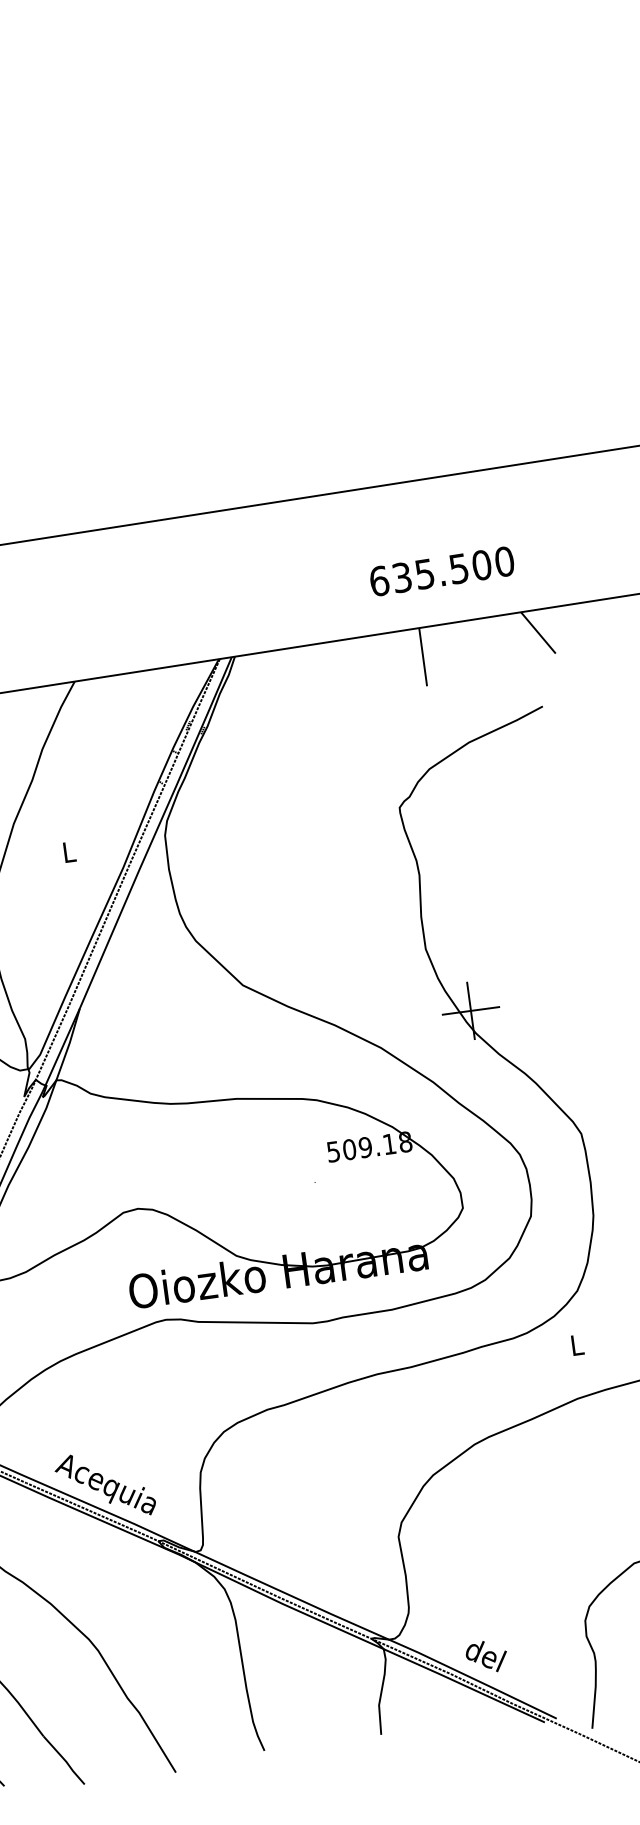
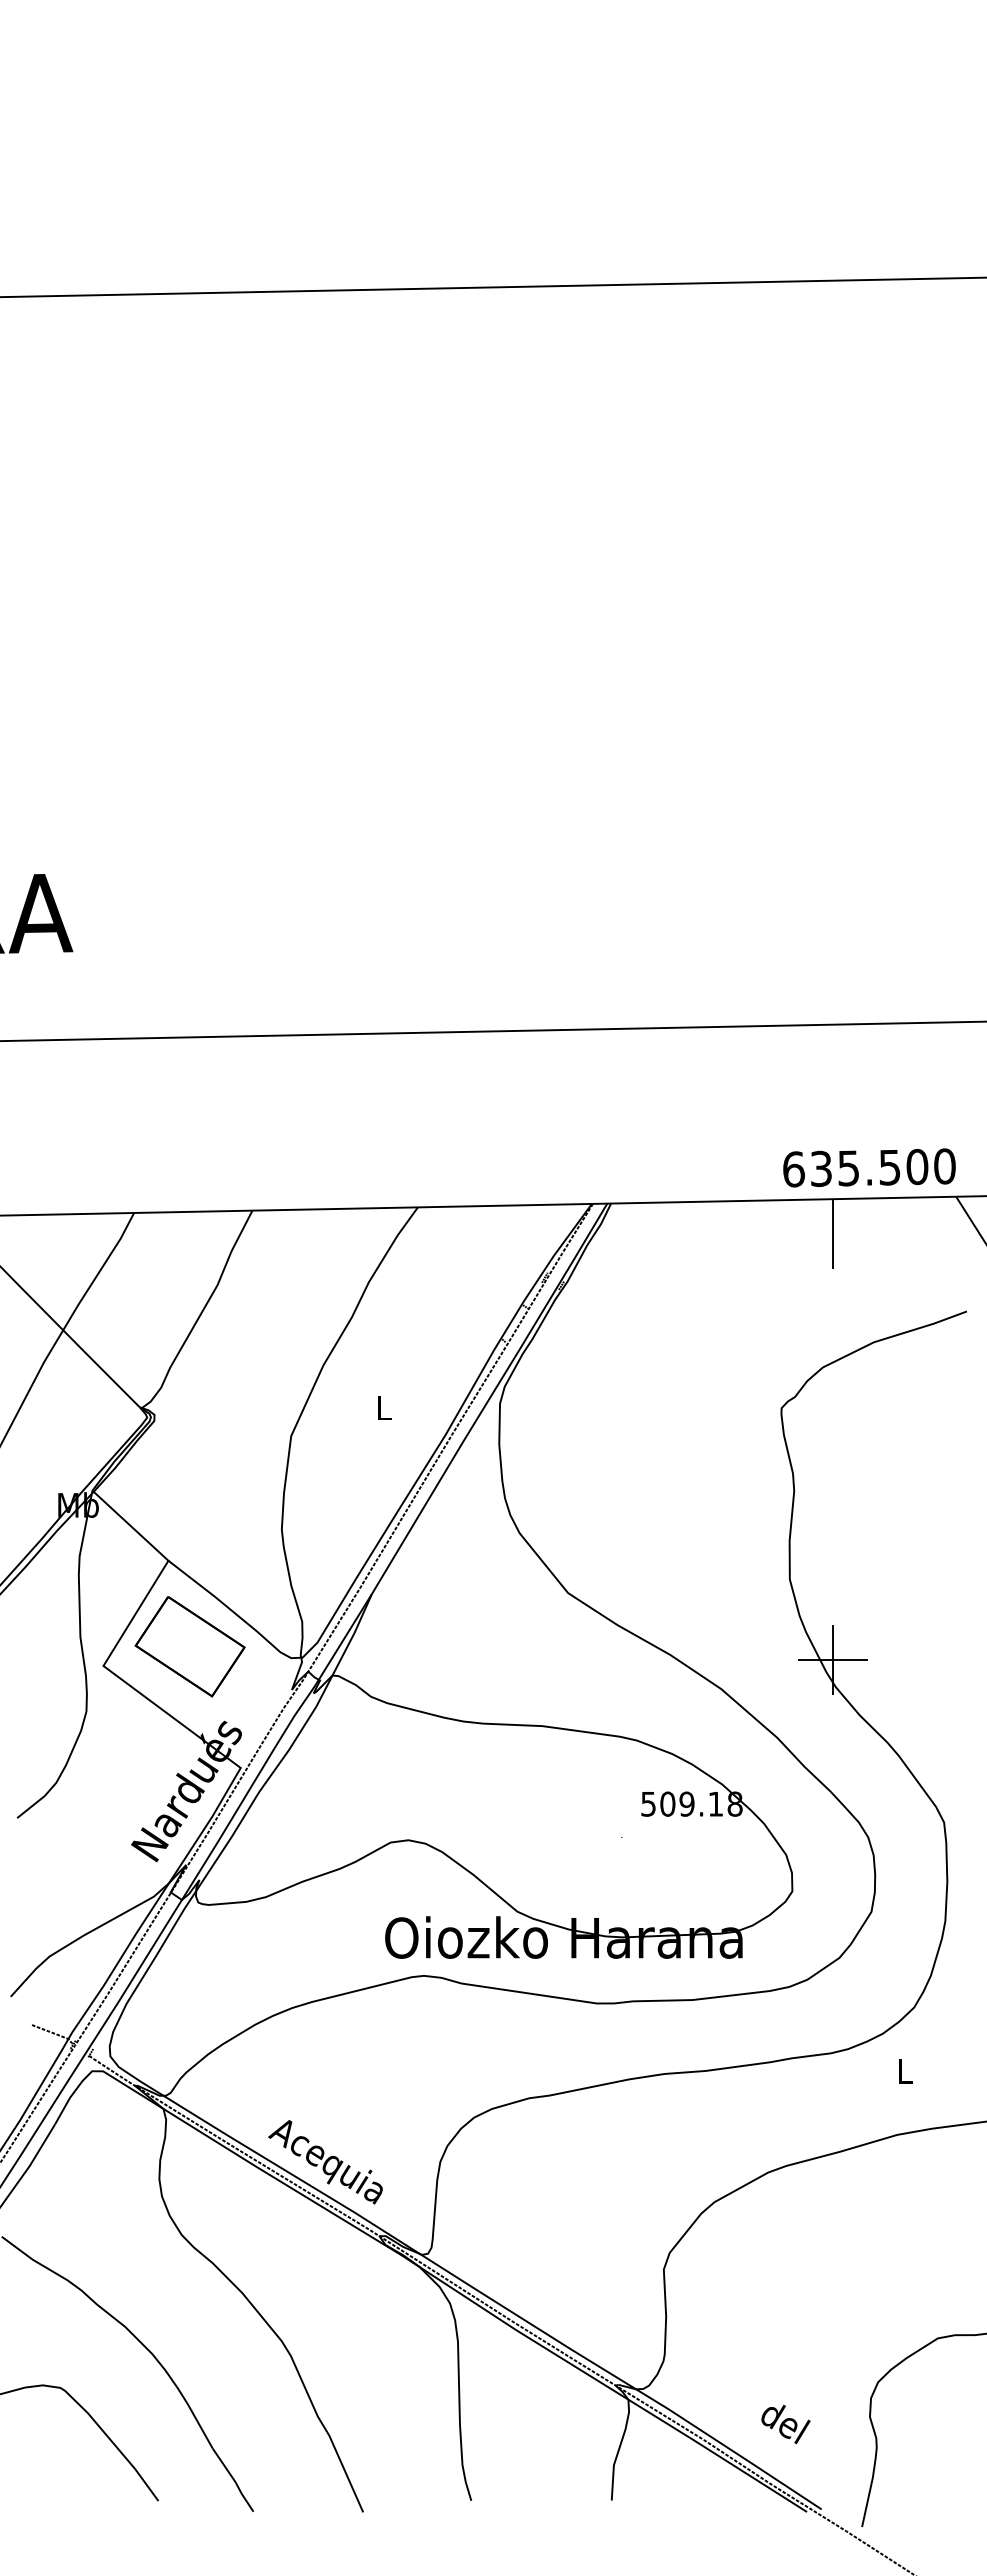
text: (442, 571) -> (869, 1167), moved
text: (486, 1657) -> (785, 2424), moved

